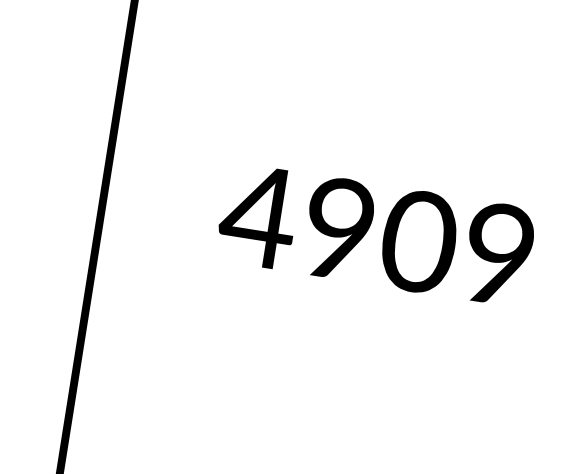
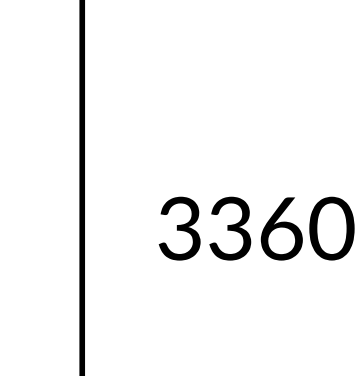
text: (378, 235) -> (255, 228), 4909 -> 3360

